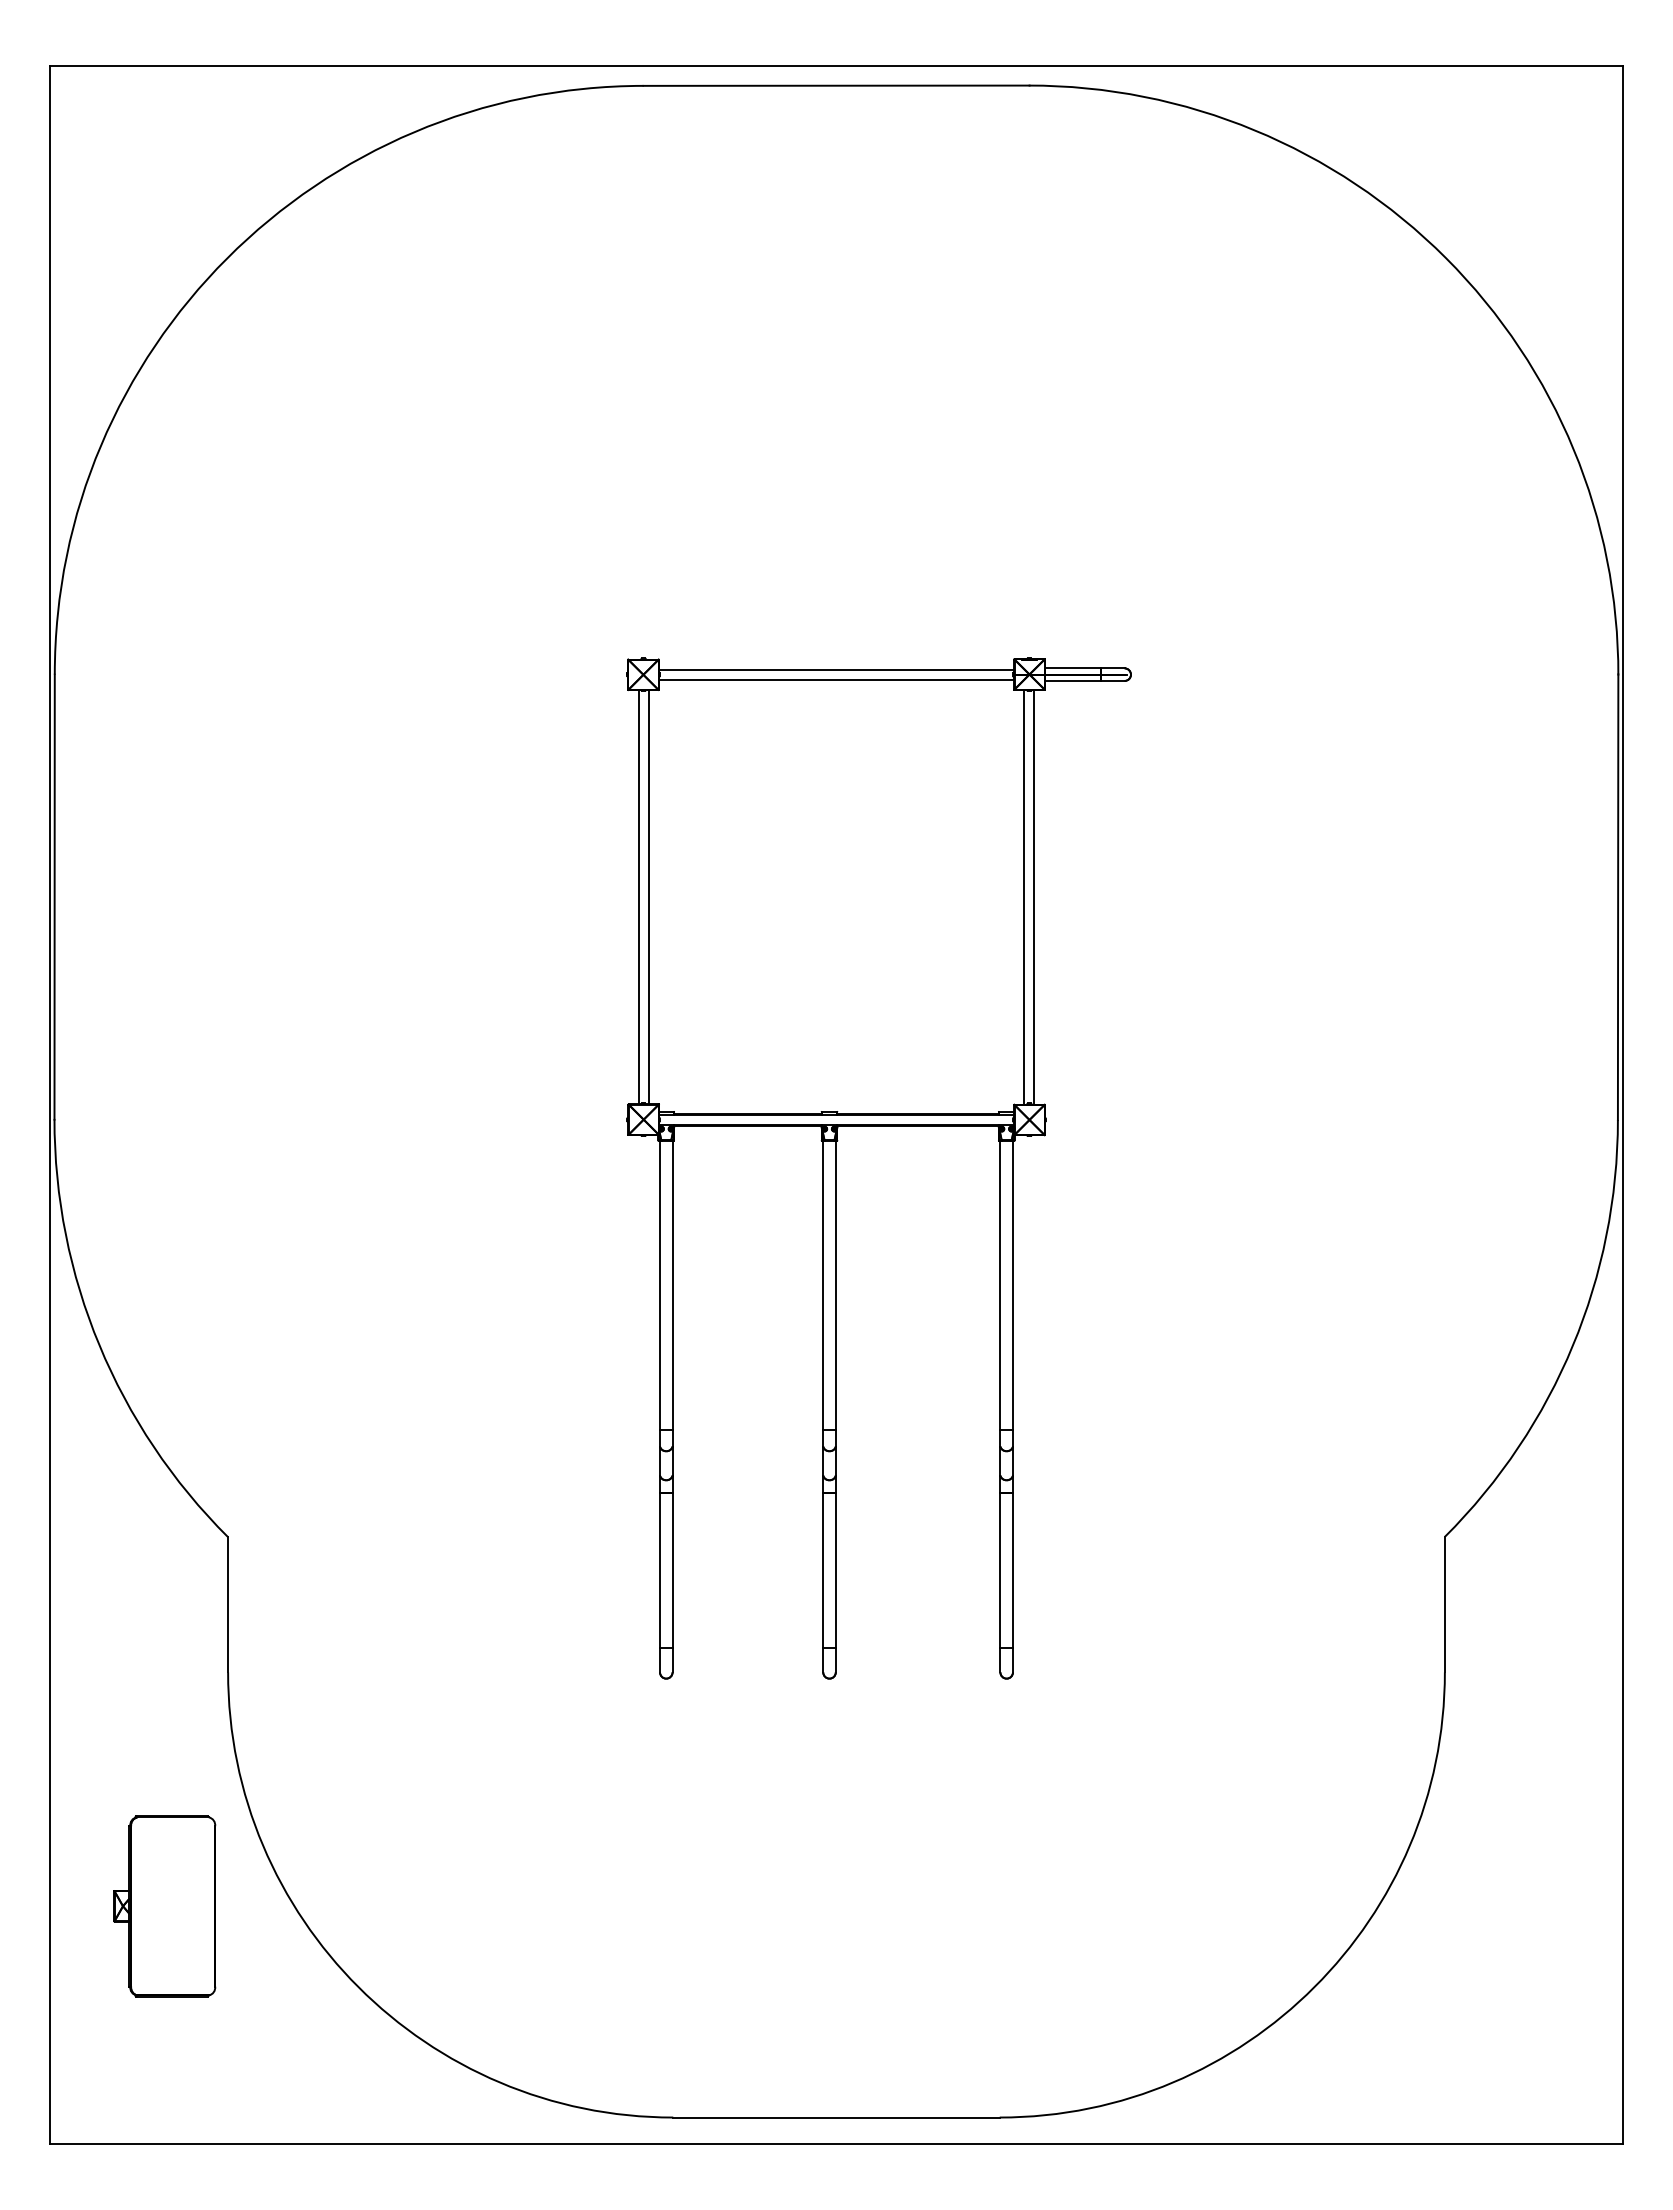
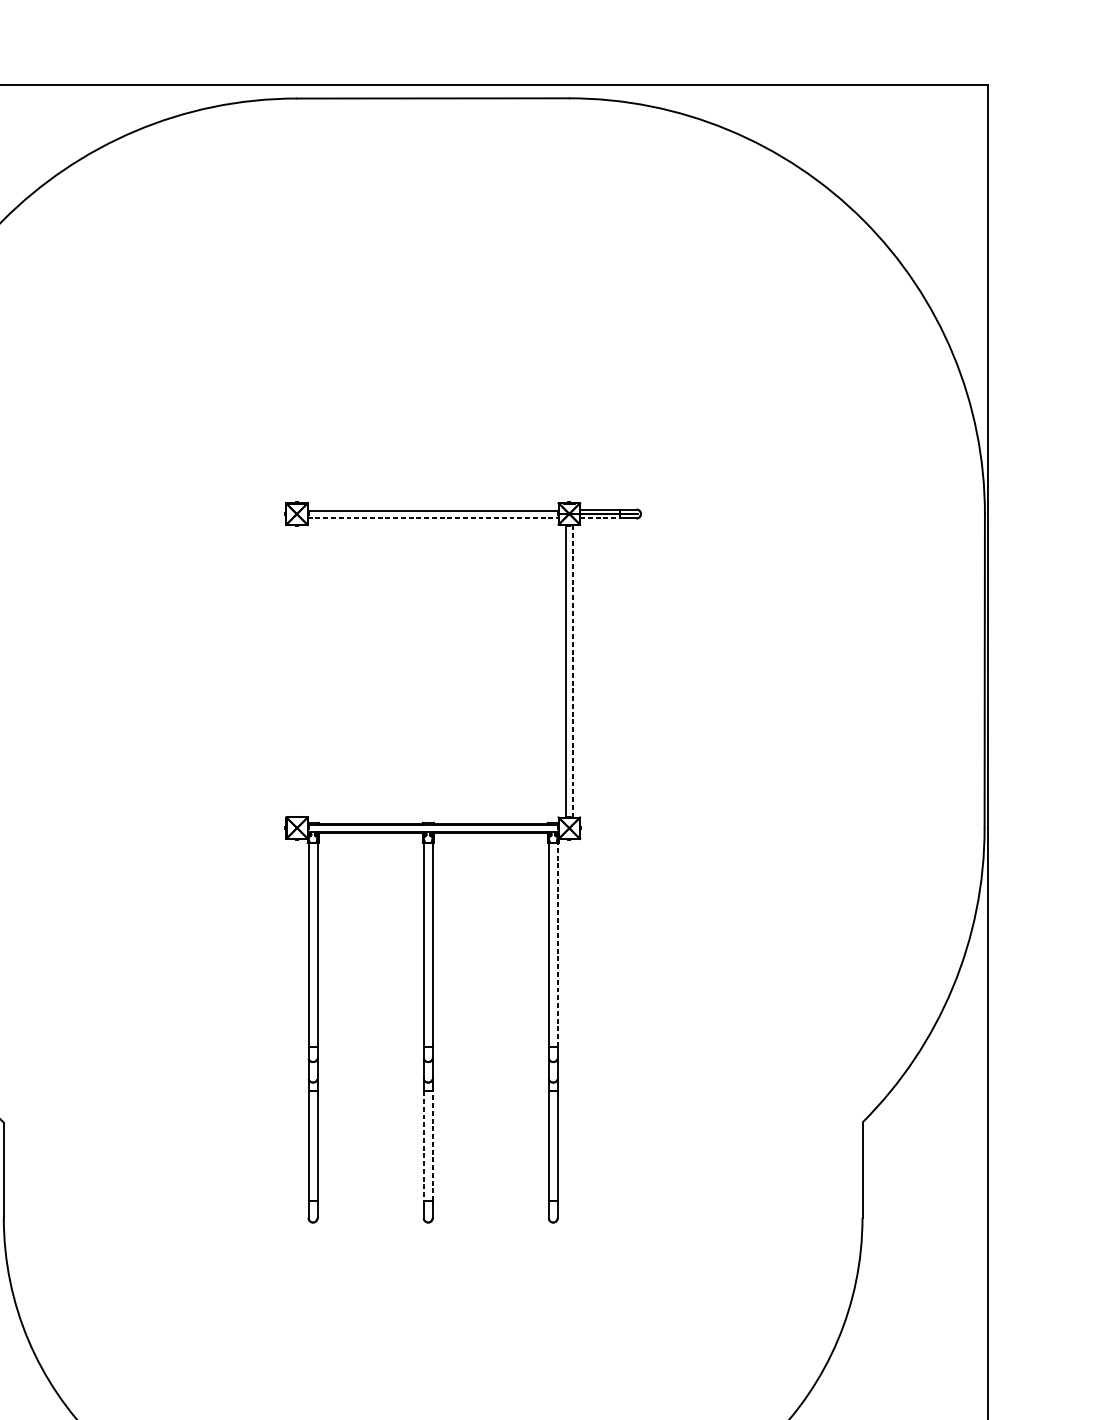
line: (836, 679) -> (433, 517), solid -> dashed
line: (1072, 680) -> (599, 518), solid -> dashed
line: (1034, 896) -> (572, 670), solid -> dashed
line: (638, 897) -> (293, 671), removed
line: (648, 897) -> (300, 671), removed
line: (1012, 1284) -> (557, 944), solid -> dashed
line: (823, 1570) -> (423, 1146), solid -> dashed
line: (835, 1570) -> (432, 1146), solid -> dashed

